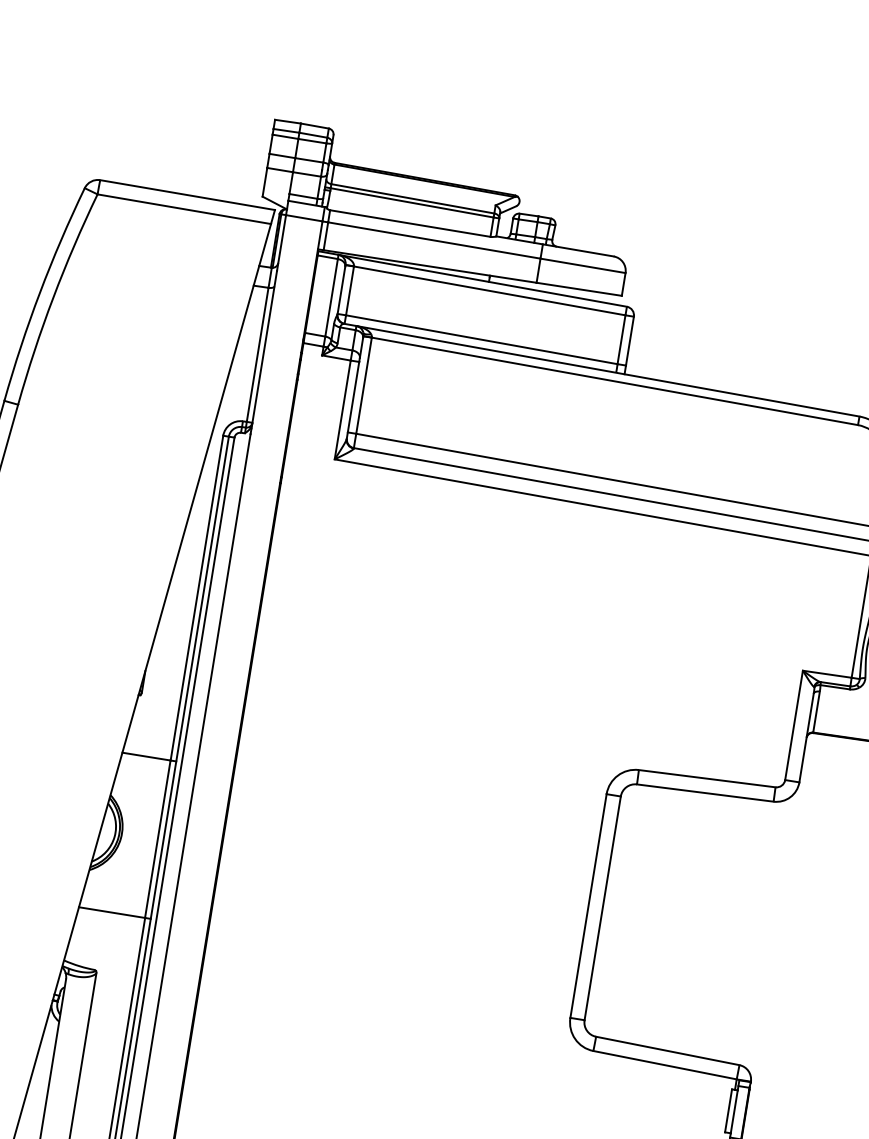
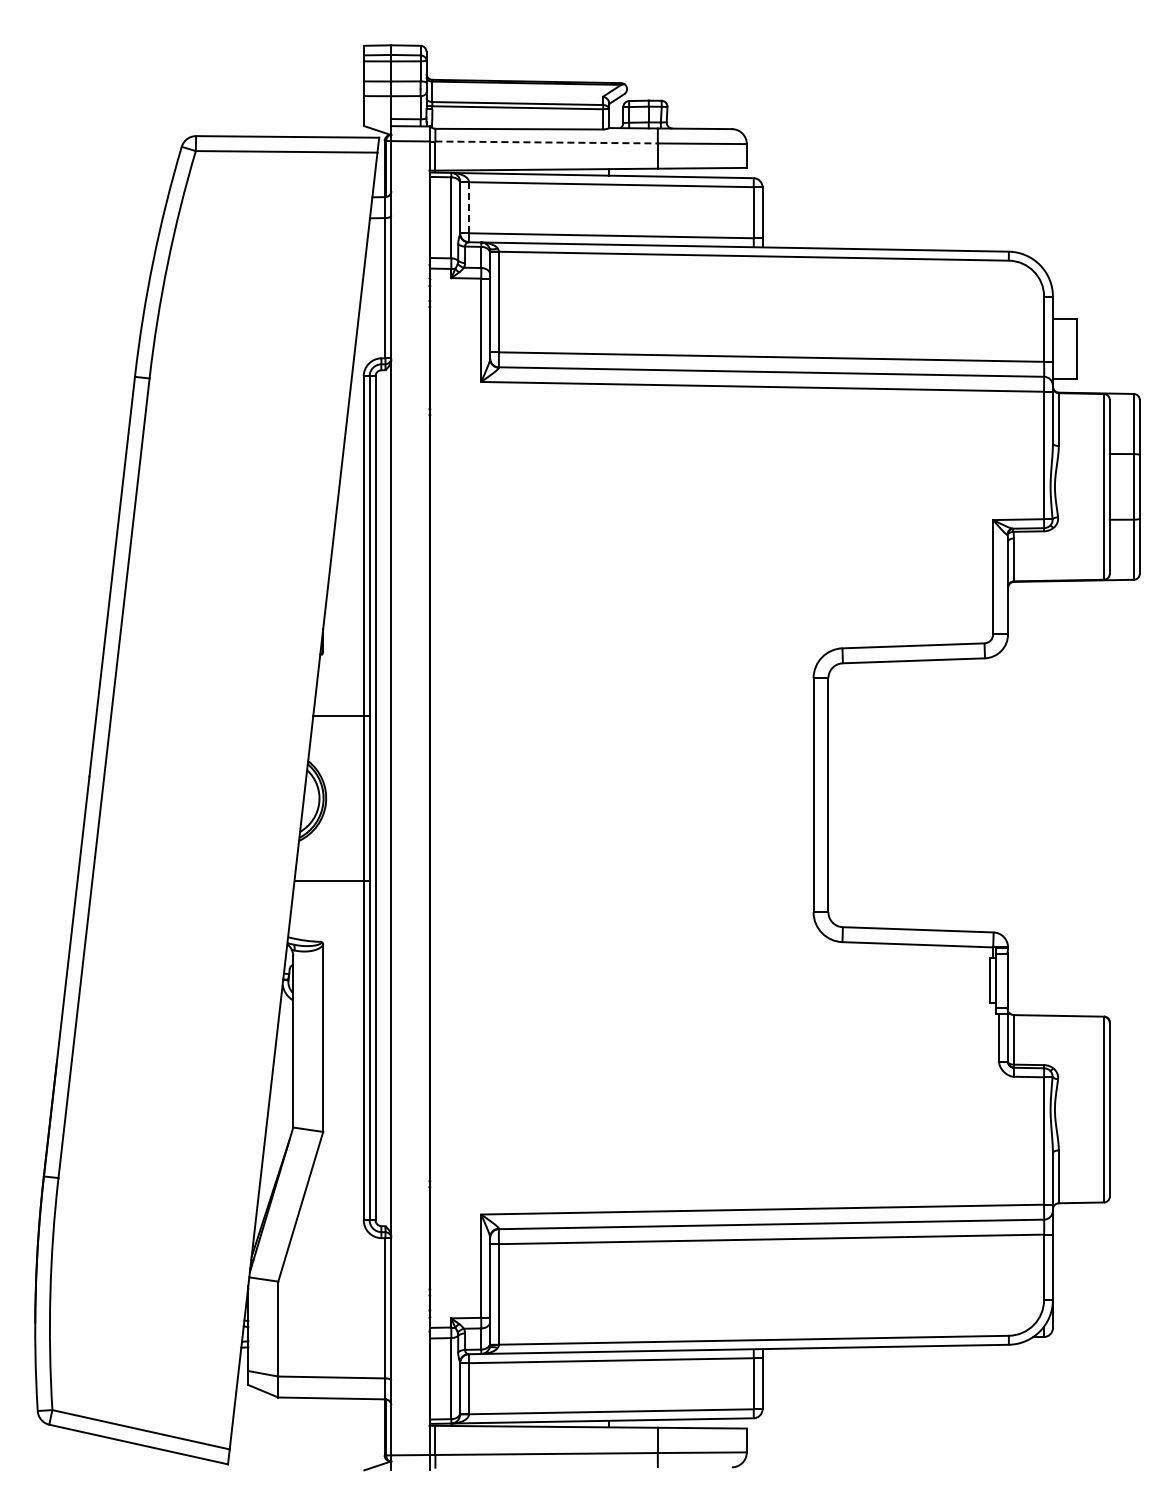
line: (435, 240) -> (547, 142), solid -> dashed
line: (350, 290) -> (469, 207), solid -> dashed

